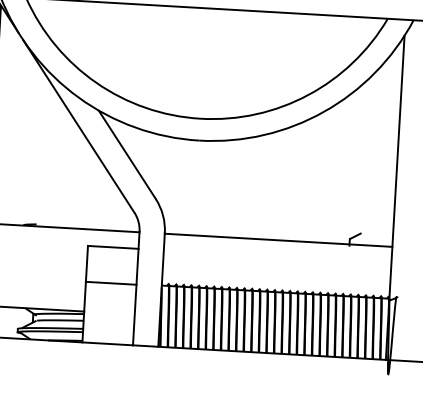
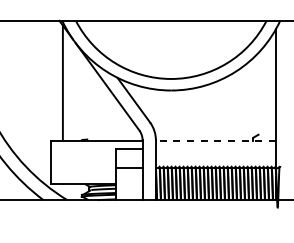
line: (277, 240) -> (215, 140), solid -> dashed

